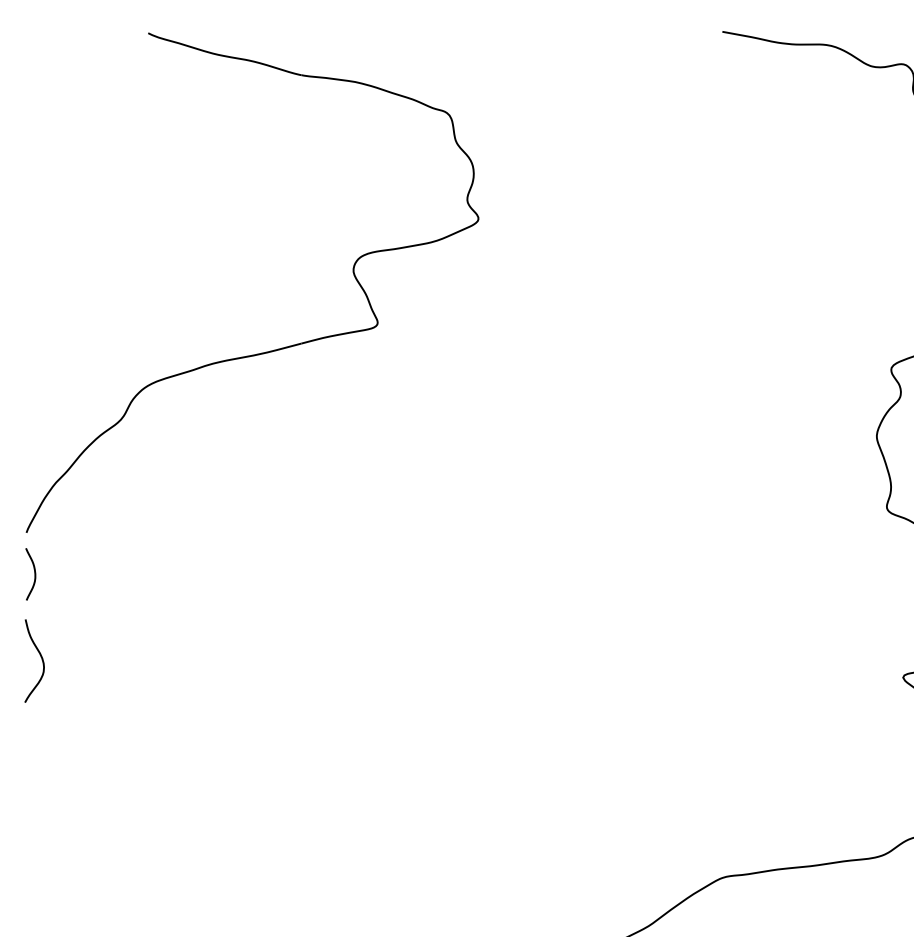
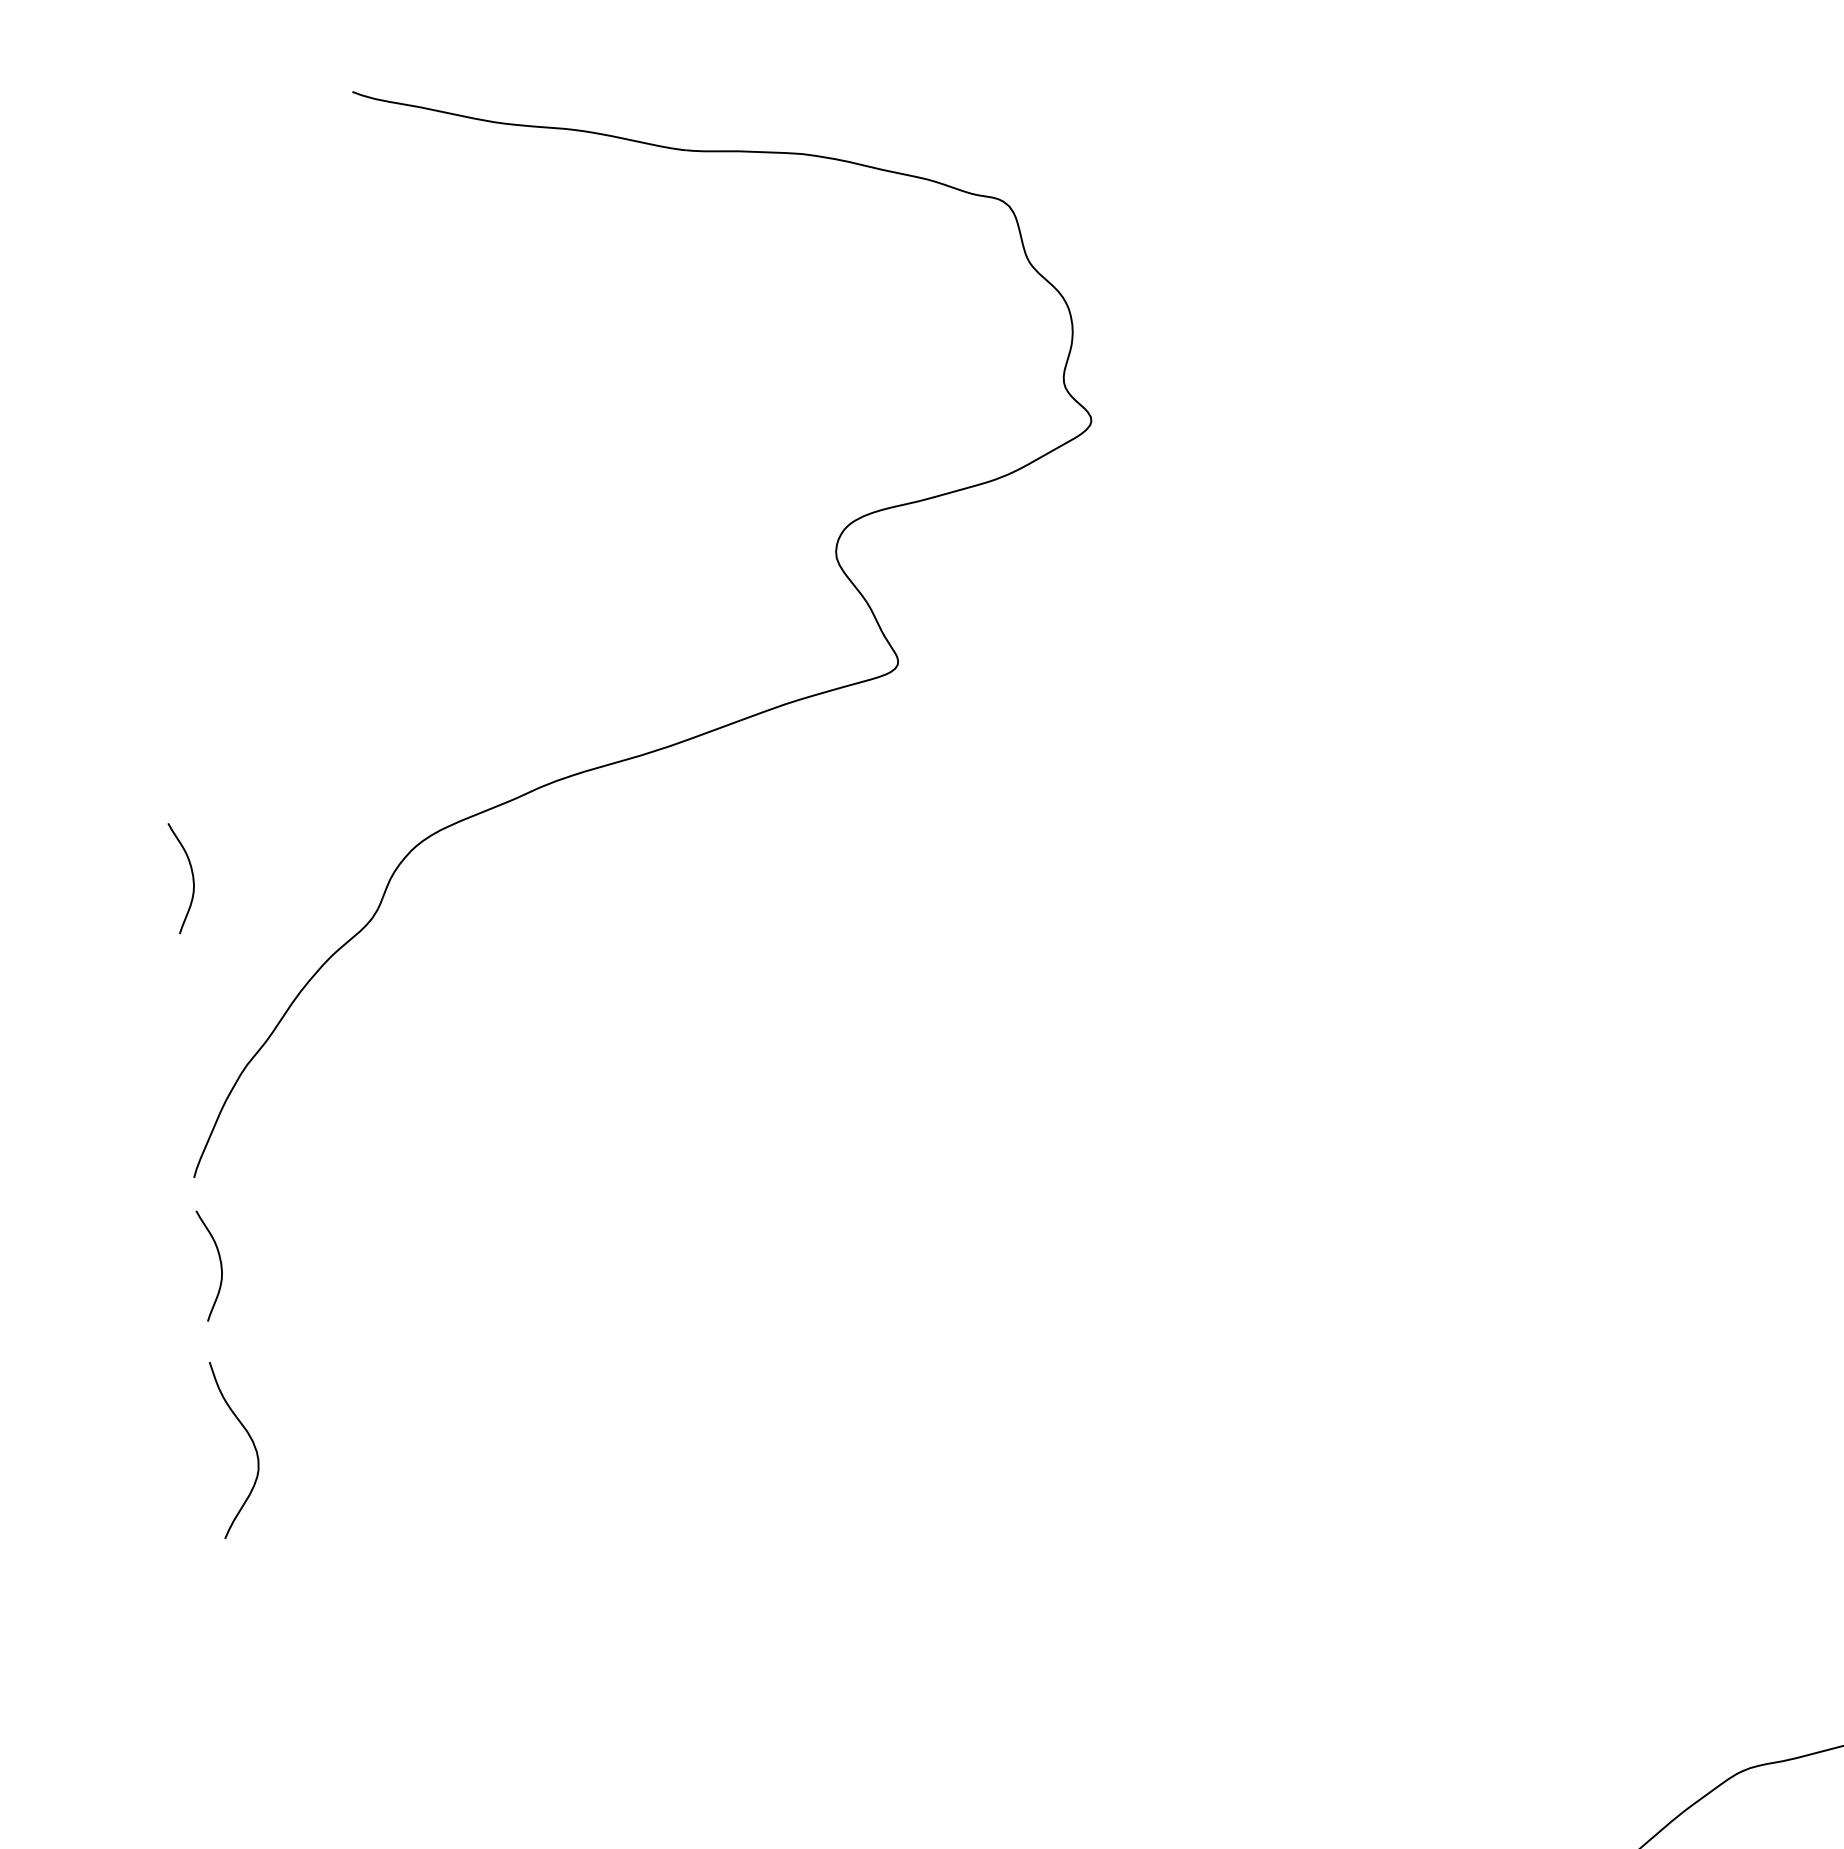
curve: (38, 392) -> (191, 877), added

